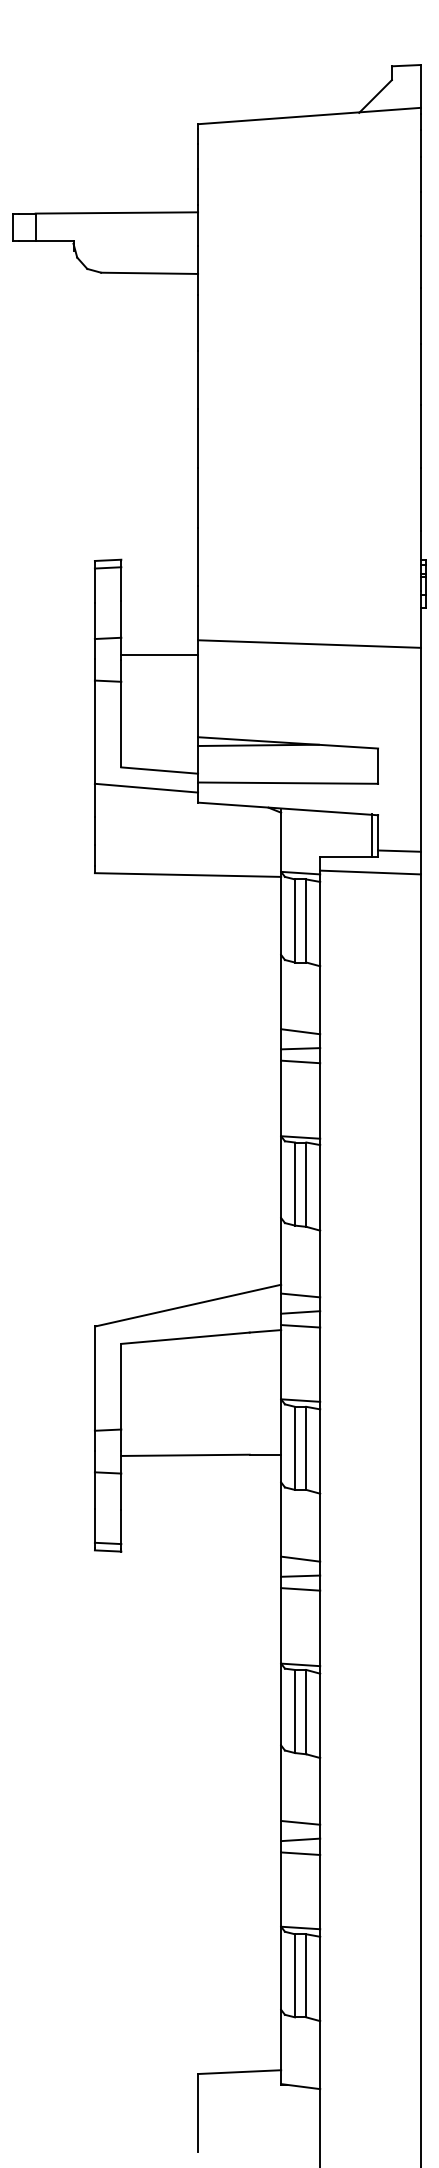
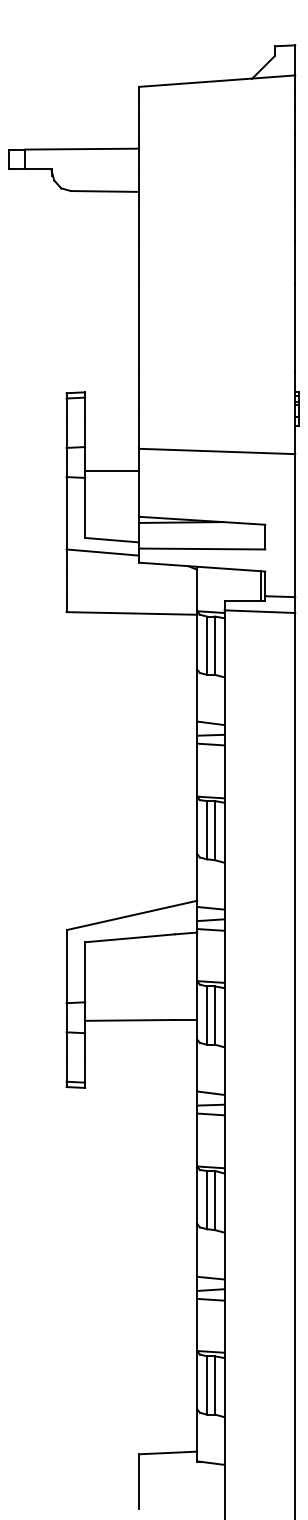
line: (159, 655) -> (111, 470), moved

